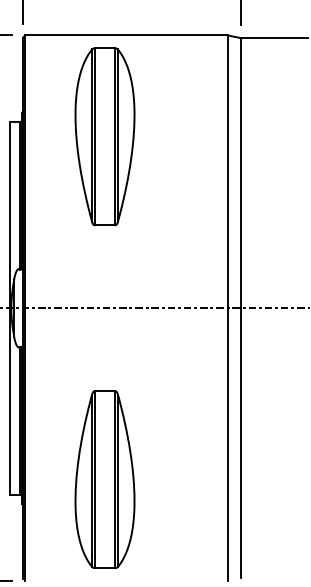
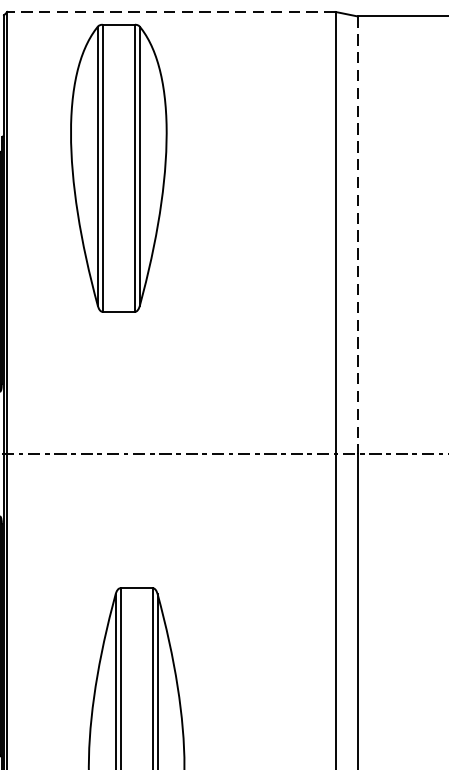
line: (126, 35) -> (171, 12), solid -> dashed
part: (104, 136) -> (117, 167), moved
line: (241, 173) -> (357, 235), solid -> dashed

